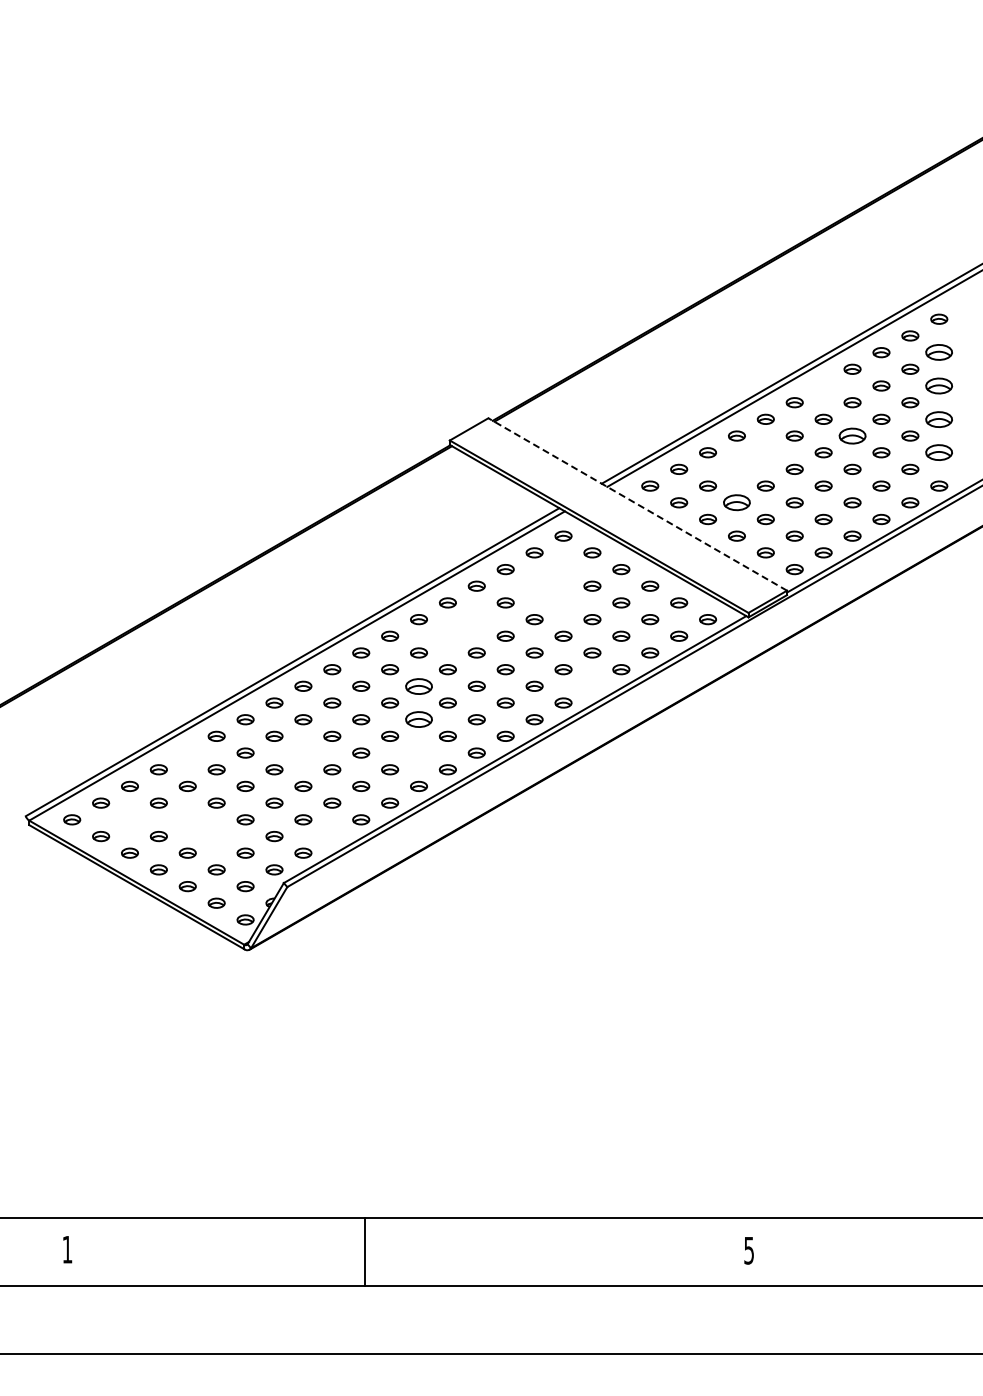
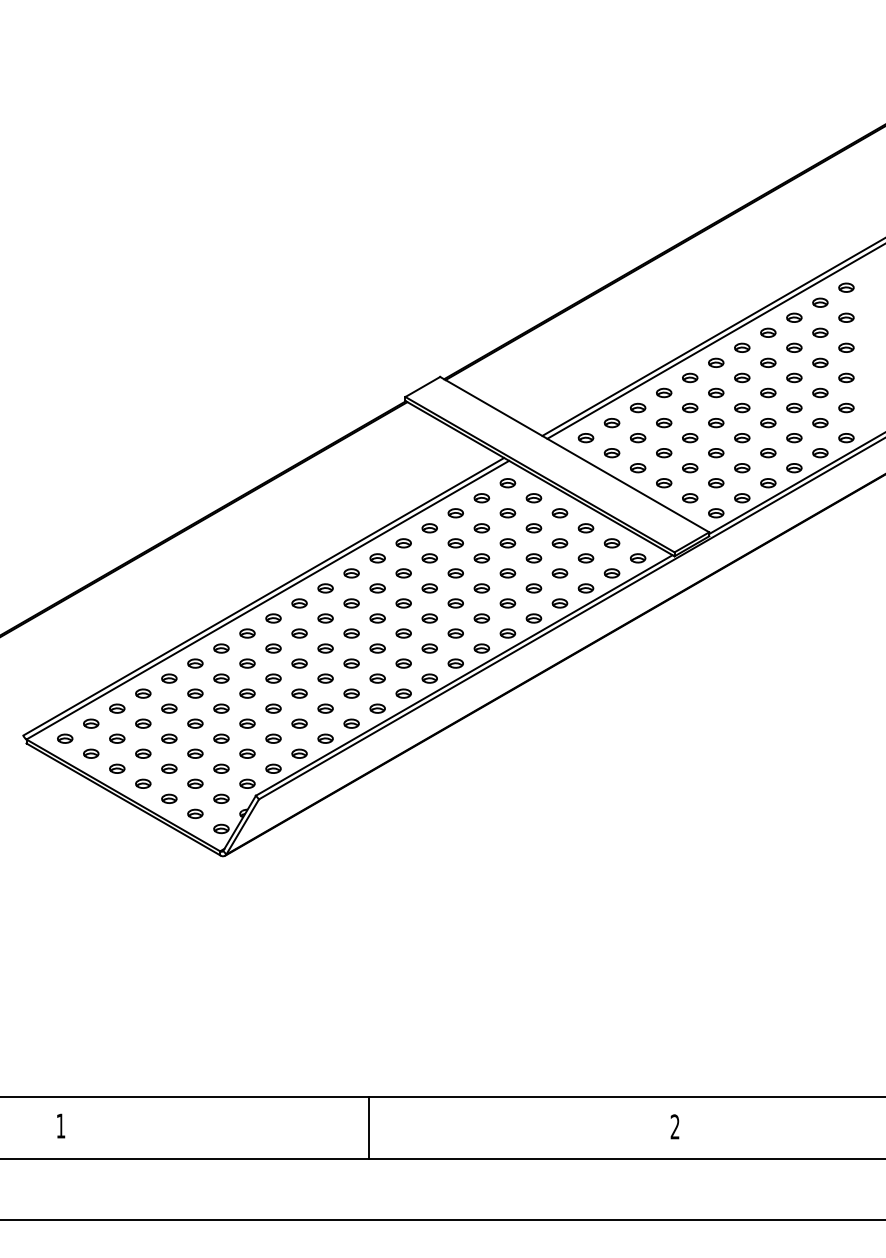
part: (939, 352) -> (846, 317), size x0.62
part: (823, 385) -> (742, 347), added
part: (939, 385) -> (846, 347), size x0.62
part: (939, 418) -> (846, 377), size x0.62
part: (852, 435) -> (768, 392), size x0.62
part: (765, 452) -> (689, 407), added
part: (939, 452) -> (846, 407), size x0.62
part: (736, 468) -> (663, 422), added
part: (736, 502) -> (663, 452), size x0.62
line: (637, 504) -> (574, 454), dashed -> solid
part: (563, 569) -> (507, 513), added
part: (534, 585) -> (481, 527), added
part: (563, 602) -> (507, 542), added
part: (476, 619) -> (429, 558), added
part: (447, 635) -> (403, 572), added
part: (418, 685) -> (377, 617), size x0.62
part: (592, 685) -> (534, 617), added
part: (418, 719) -> (377, 648), size x0.62
part: (187, 752) -> (169, 678), added
part: (303, 752) -> (273, 678), added
part: (418, 752) -> (377, 678), added
part: (129, 819) -> (116, 738), added
part: (187, 819) -> (169, 738), added
part: (216, 836) -> (195, 753), added
part: (332, 836) -> (299, 753), added
text: (748, 1250) -> (674, 1126), 5 -> 2
line: (364, 1251) -> (369, 1127), moved

